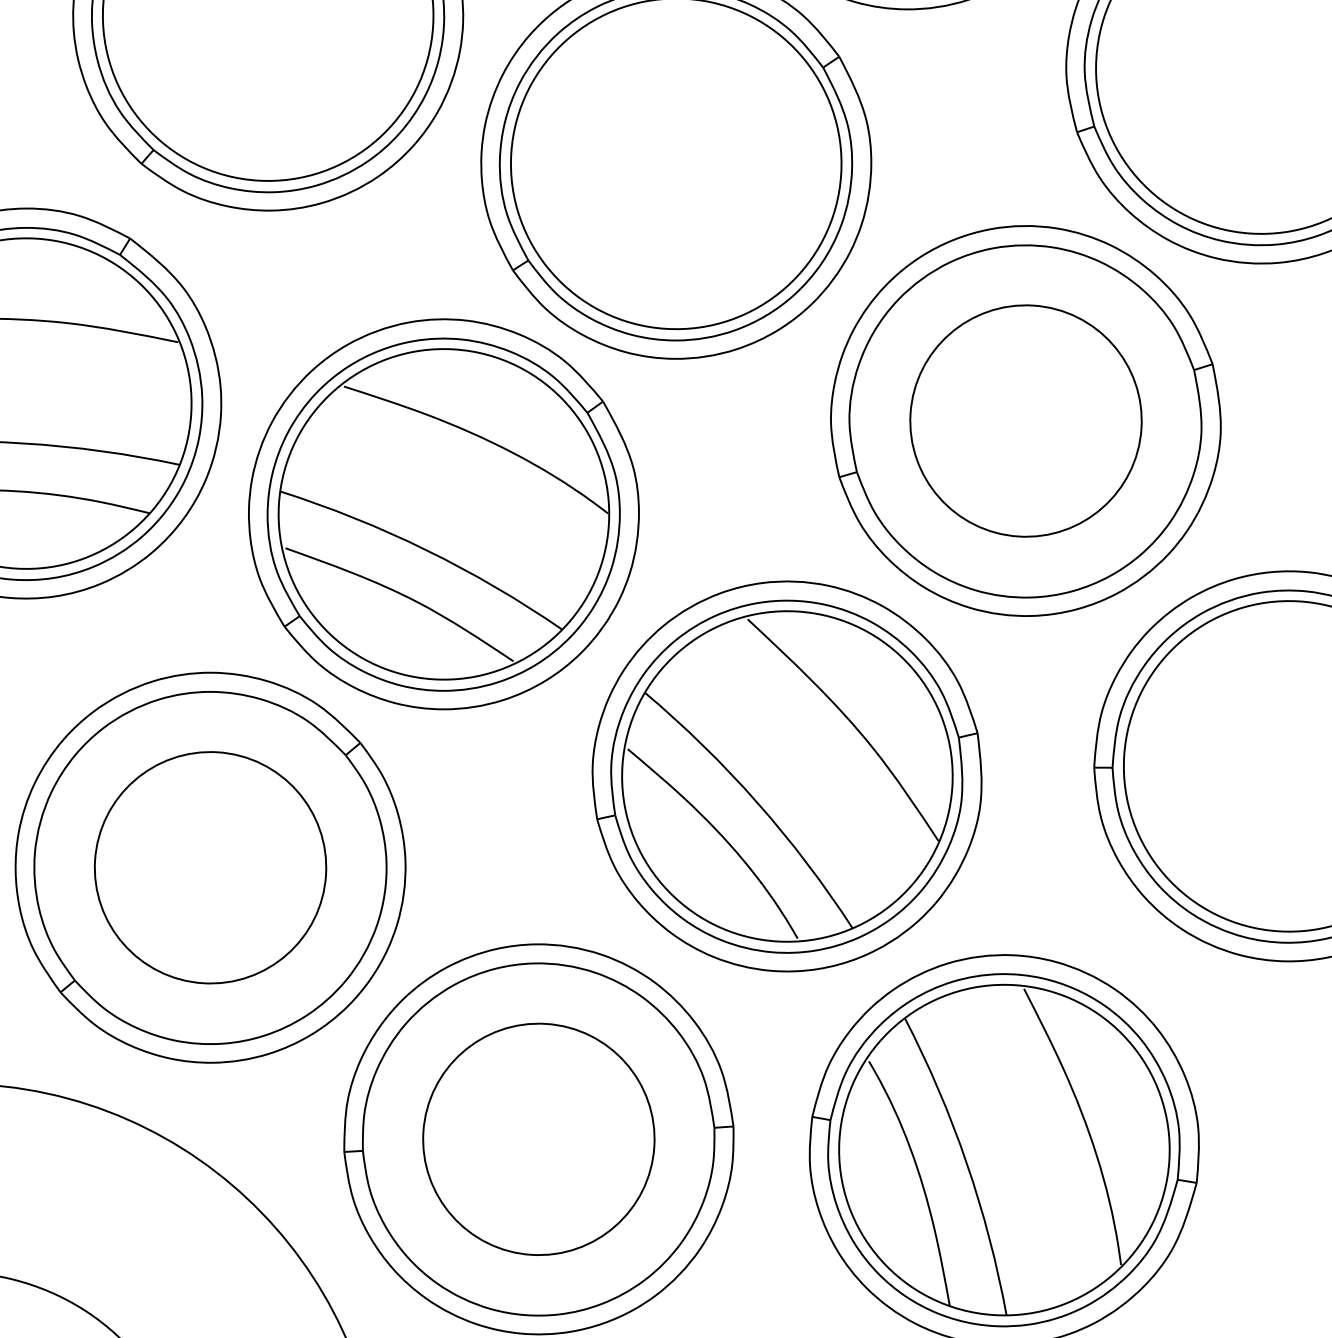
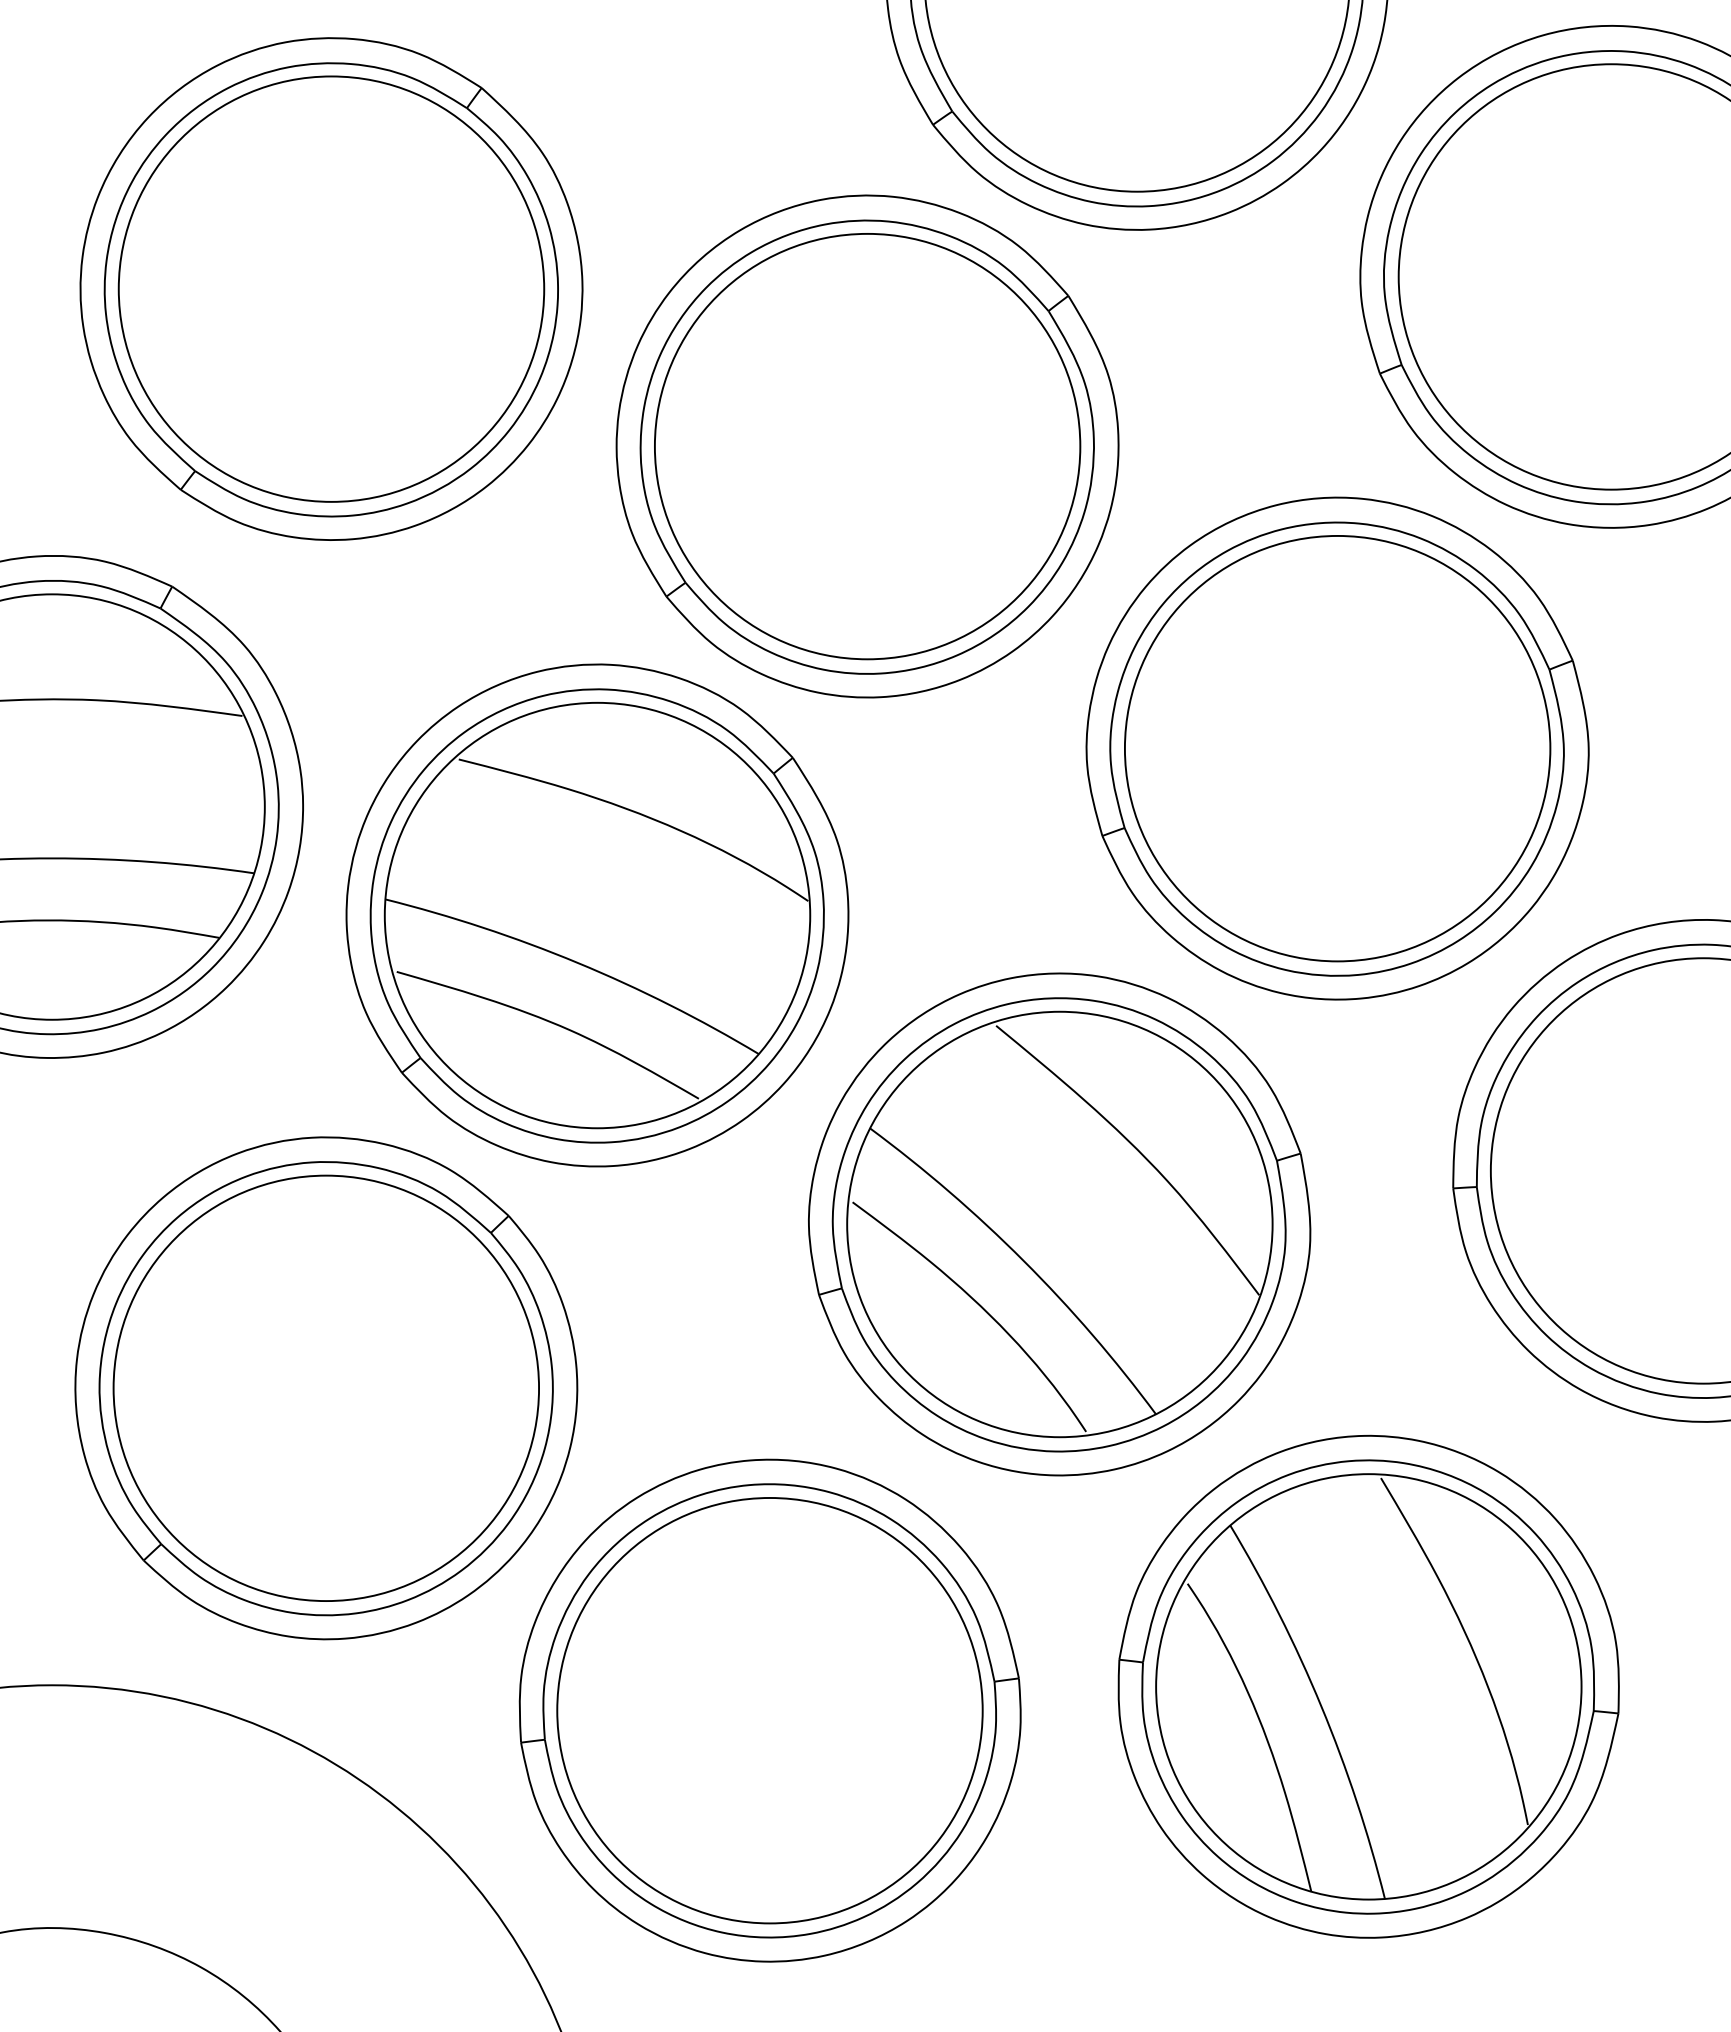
circle: (1025, 420) -> (1337, 748), size x1.43
circle: (210, 867) -> (326, 1388), size x1.43
circle: (538, 1139) -> (769, 1710), size x1.43

